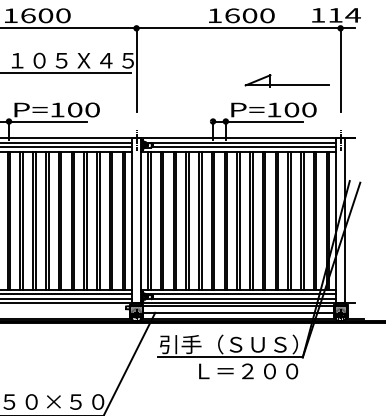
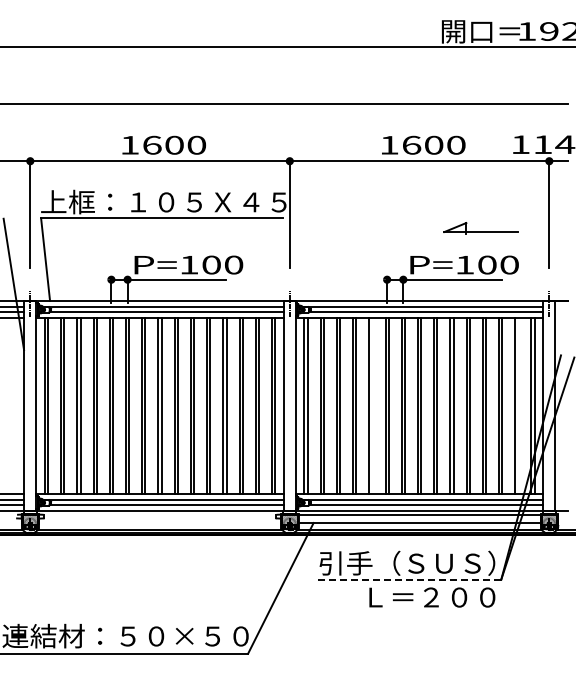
part: (286, 80) -> (480, 227), size x0.7
line: (201, 220) -> (372, 405), removed
line: (316, 220) -> (518, 405), removed
line: (230, 357) -> (409, 579), solid -> dashed

